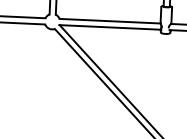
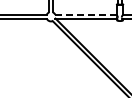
line: (110, 20) -> (86, 14), solid -> dashed

